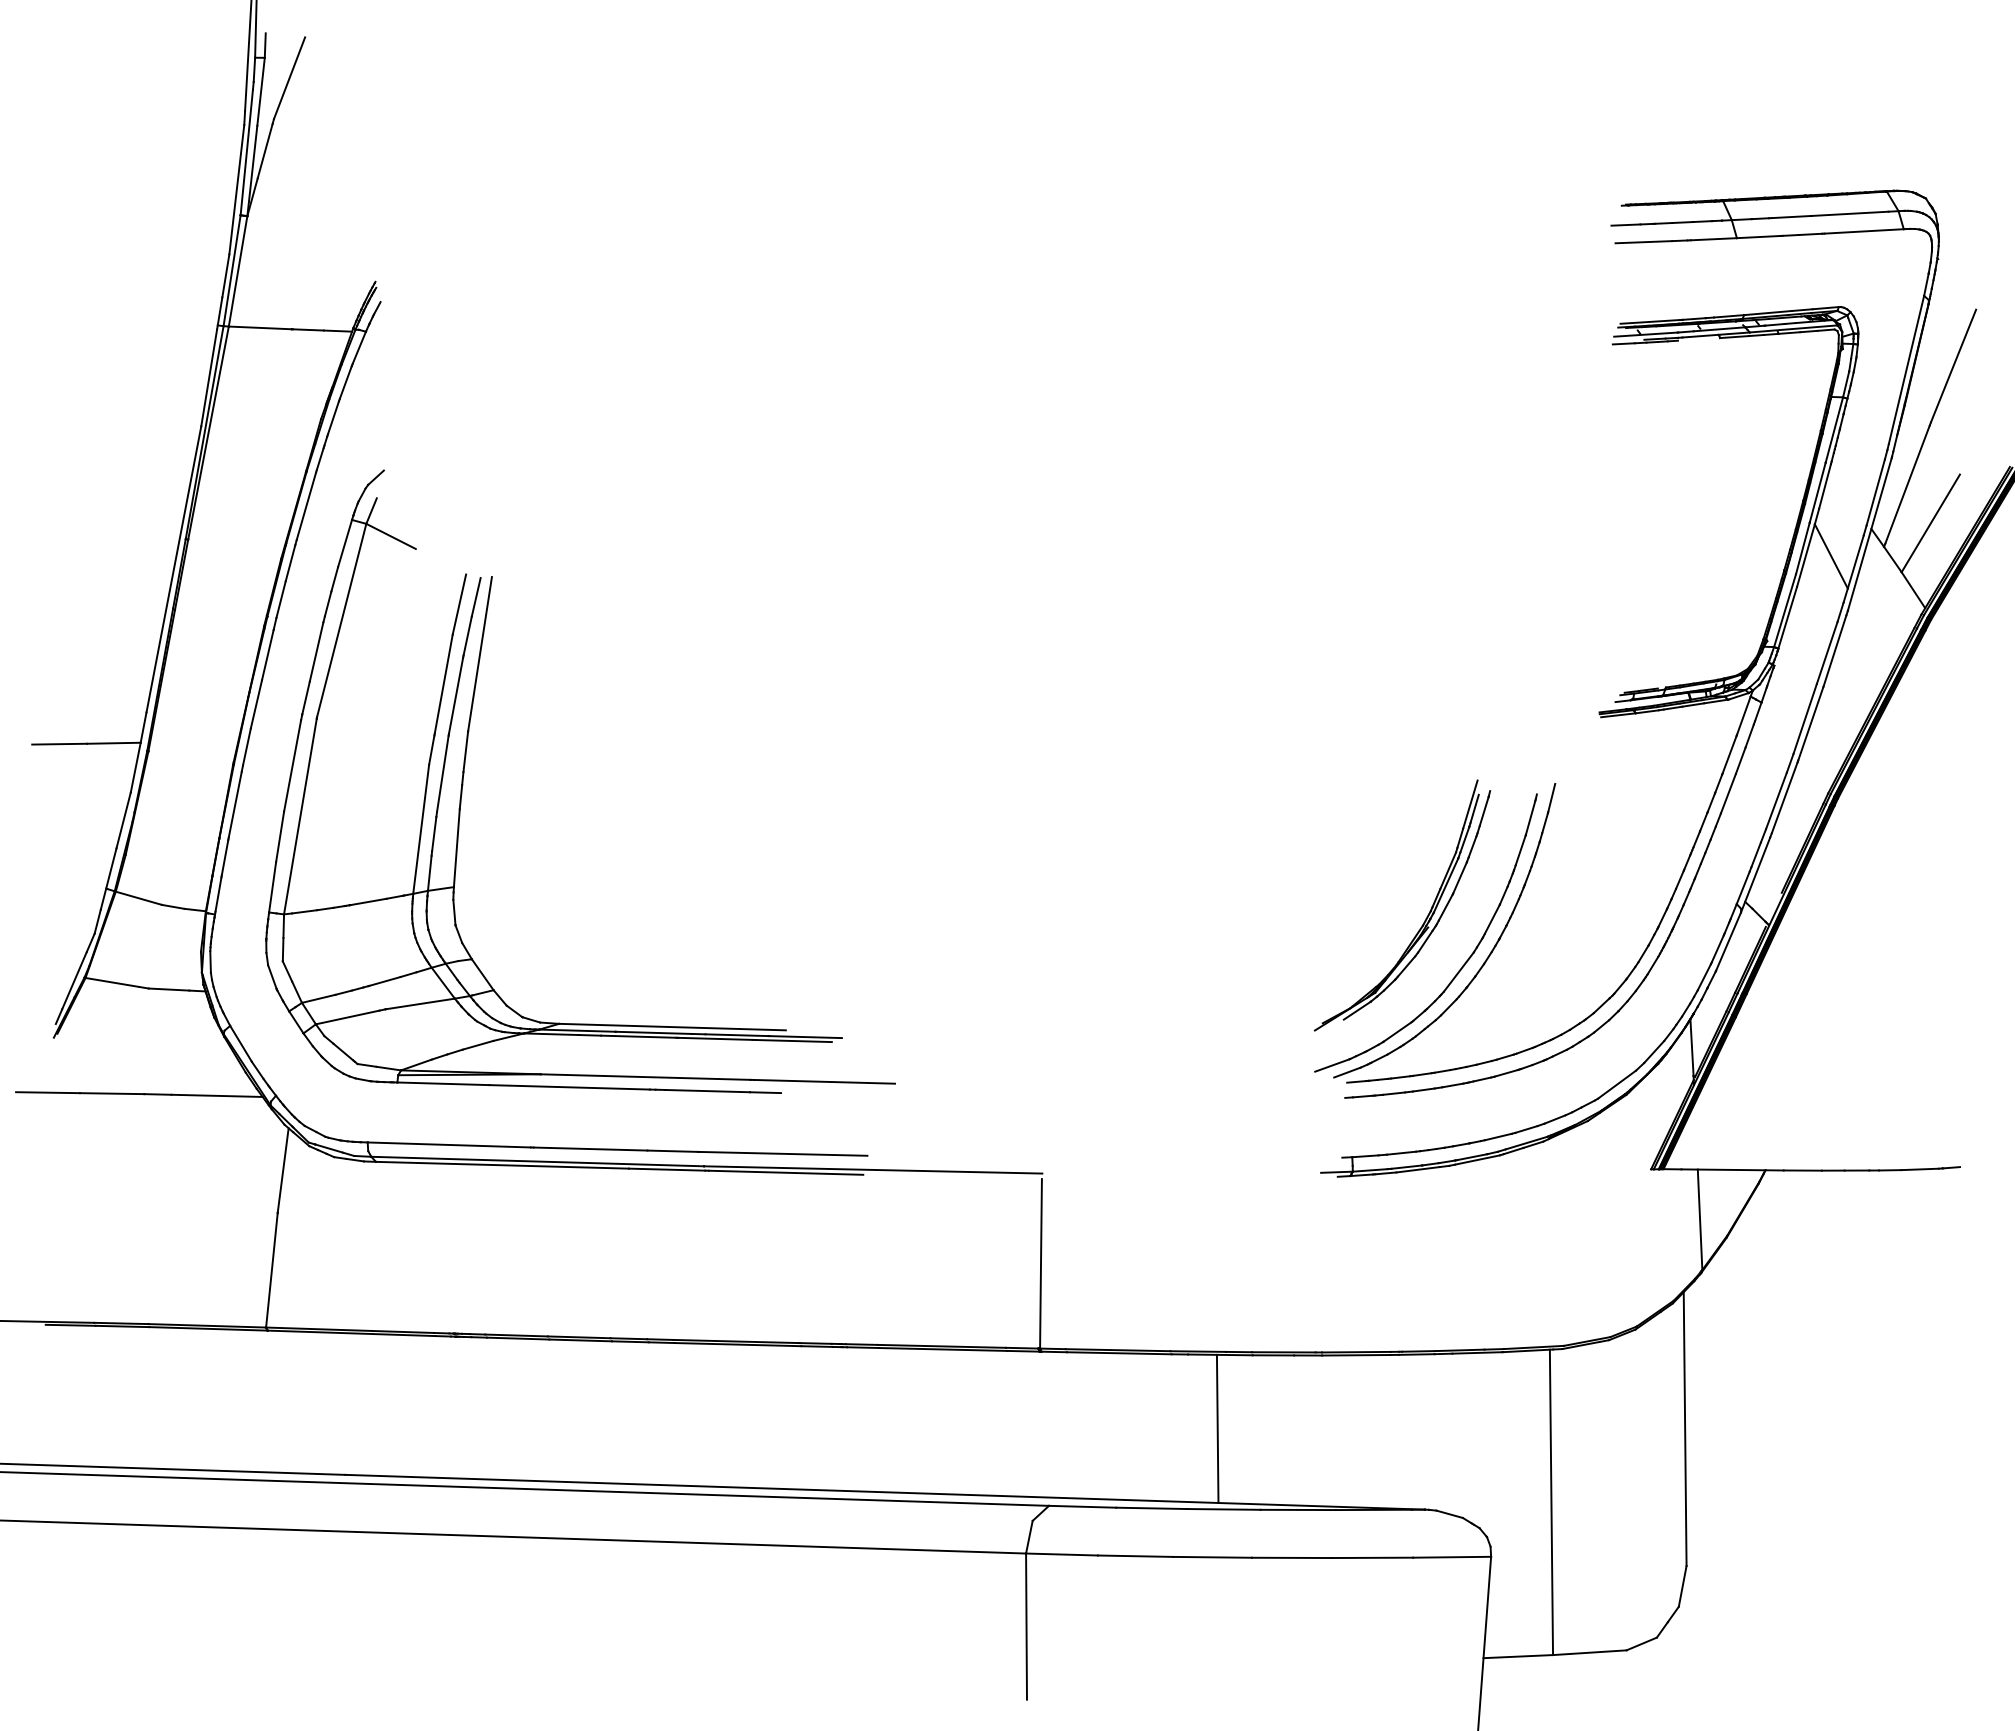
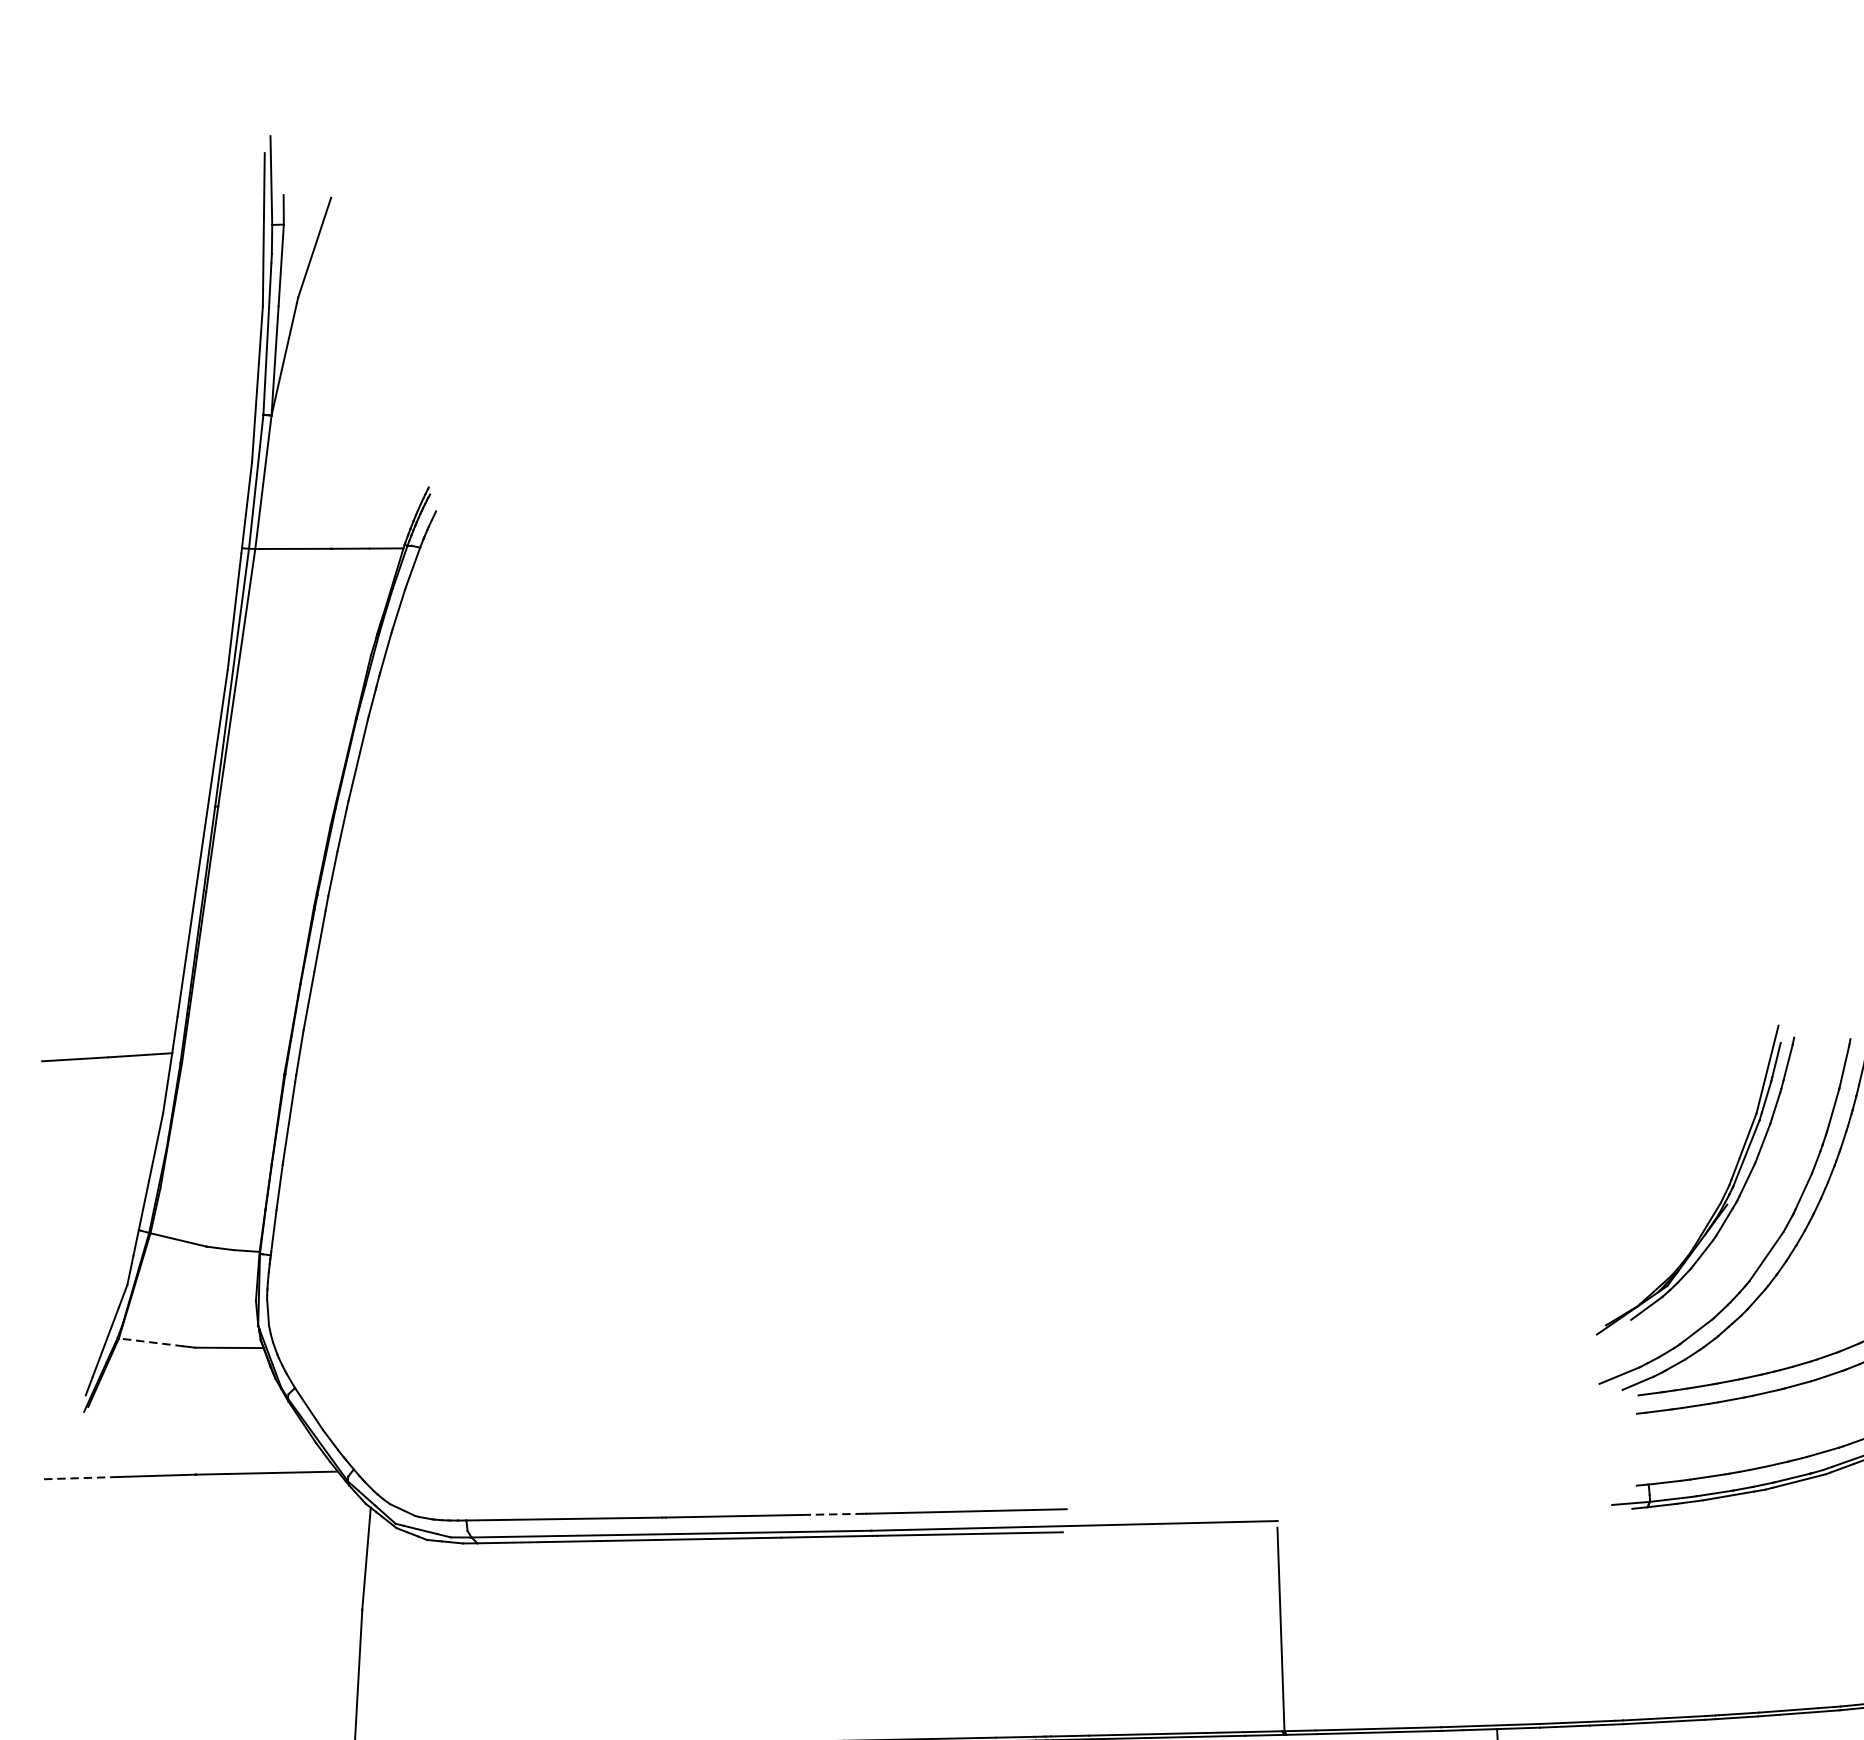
part: (465, 765) -> (563, 1062), removed
line: (111, 982) -> (150, 1342), solid -> dashed
line: (48, 1092) -> (80, 1477), solid -> dashed
line: (673, 1151) -> (833, 1514), solid -> dashed

